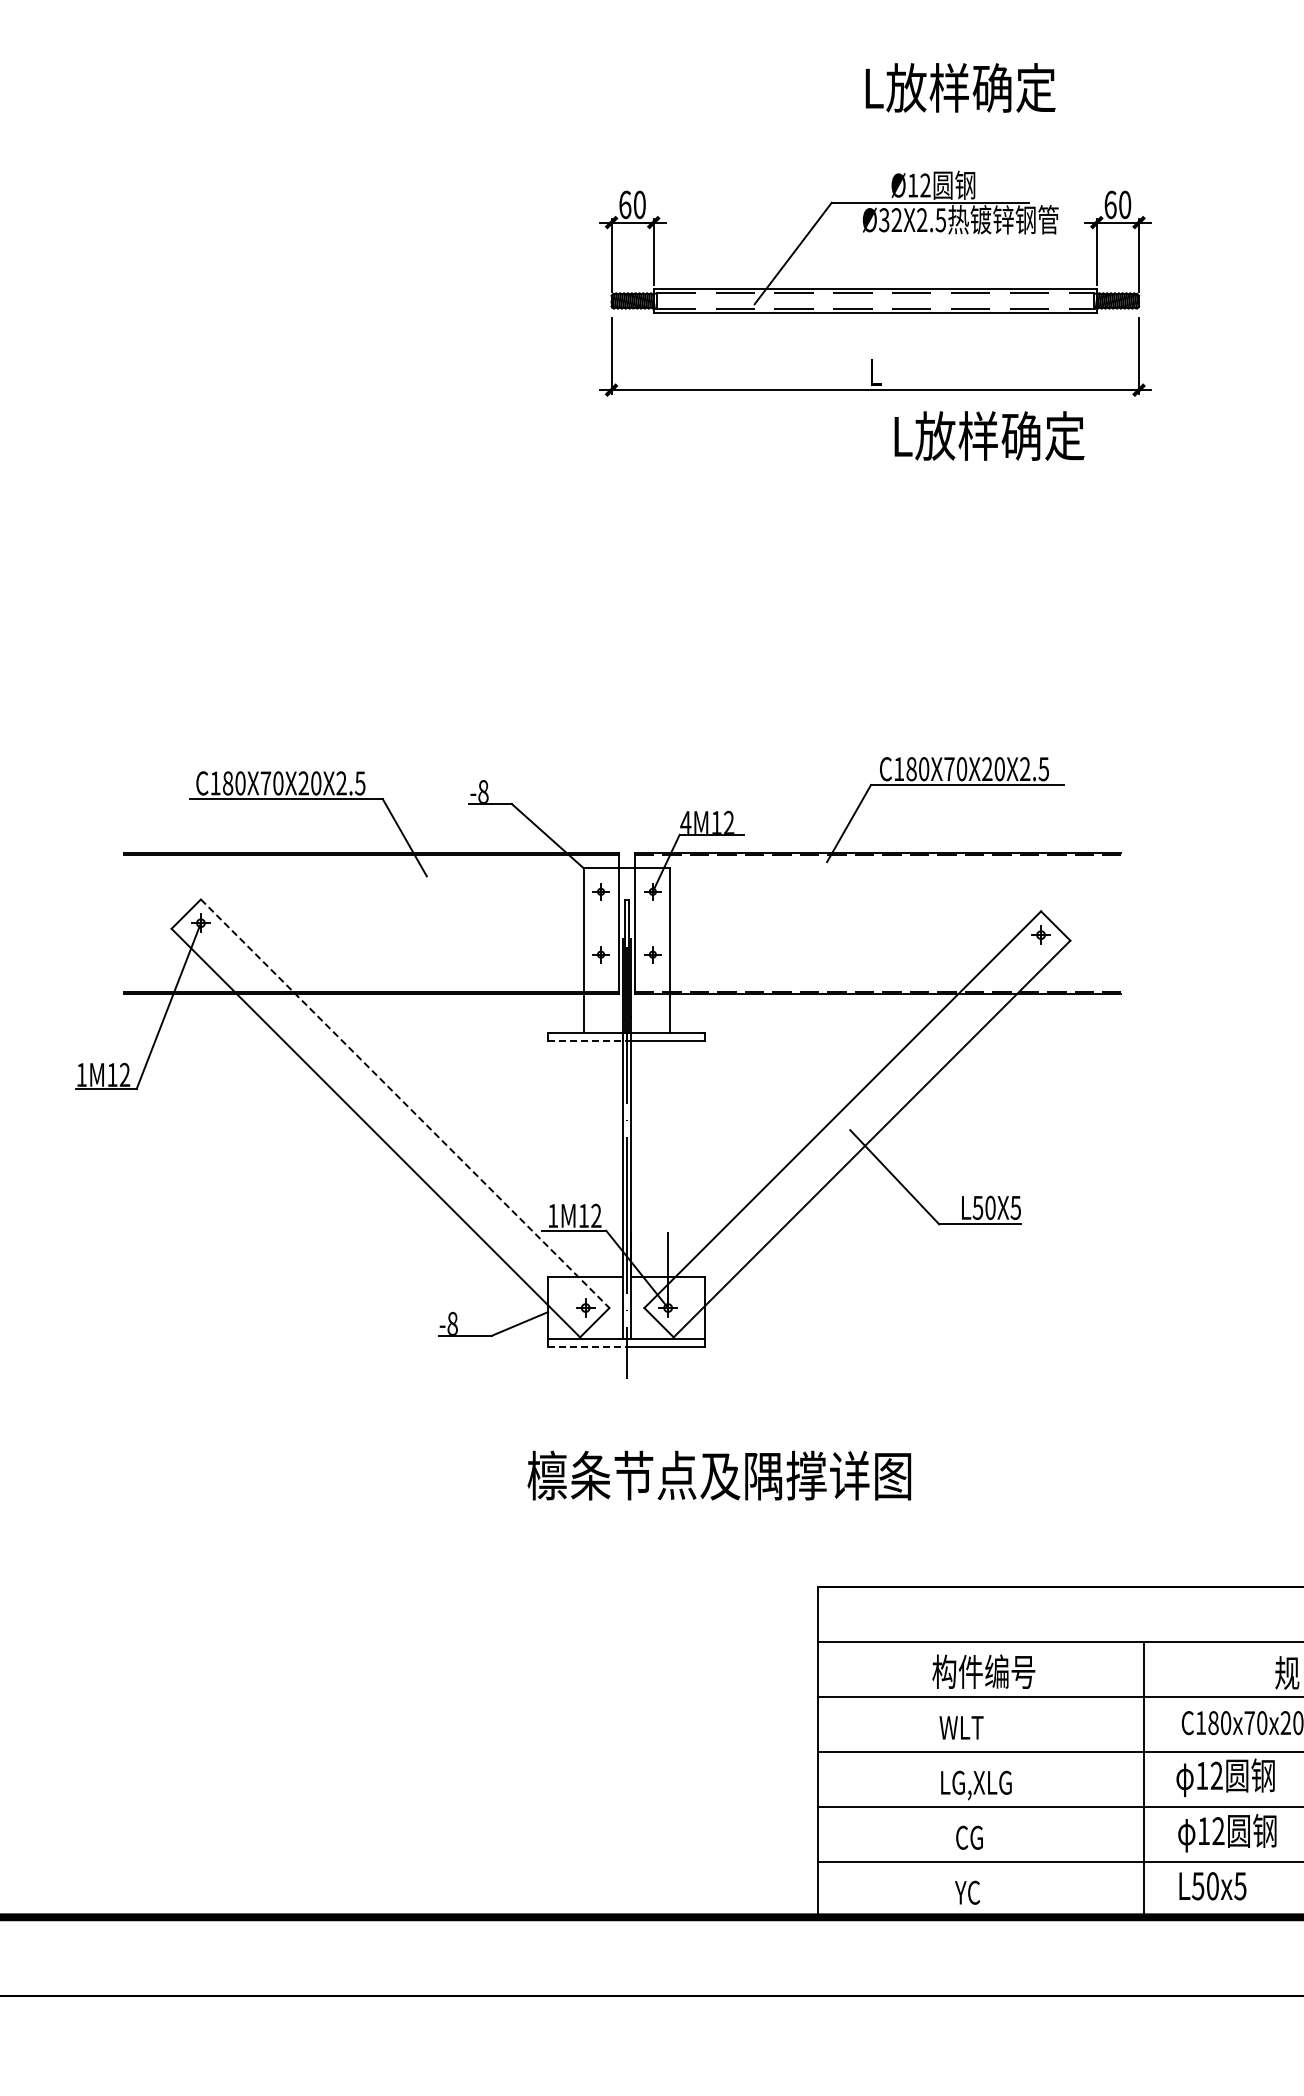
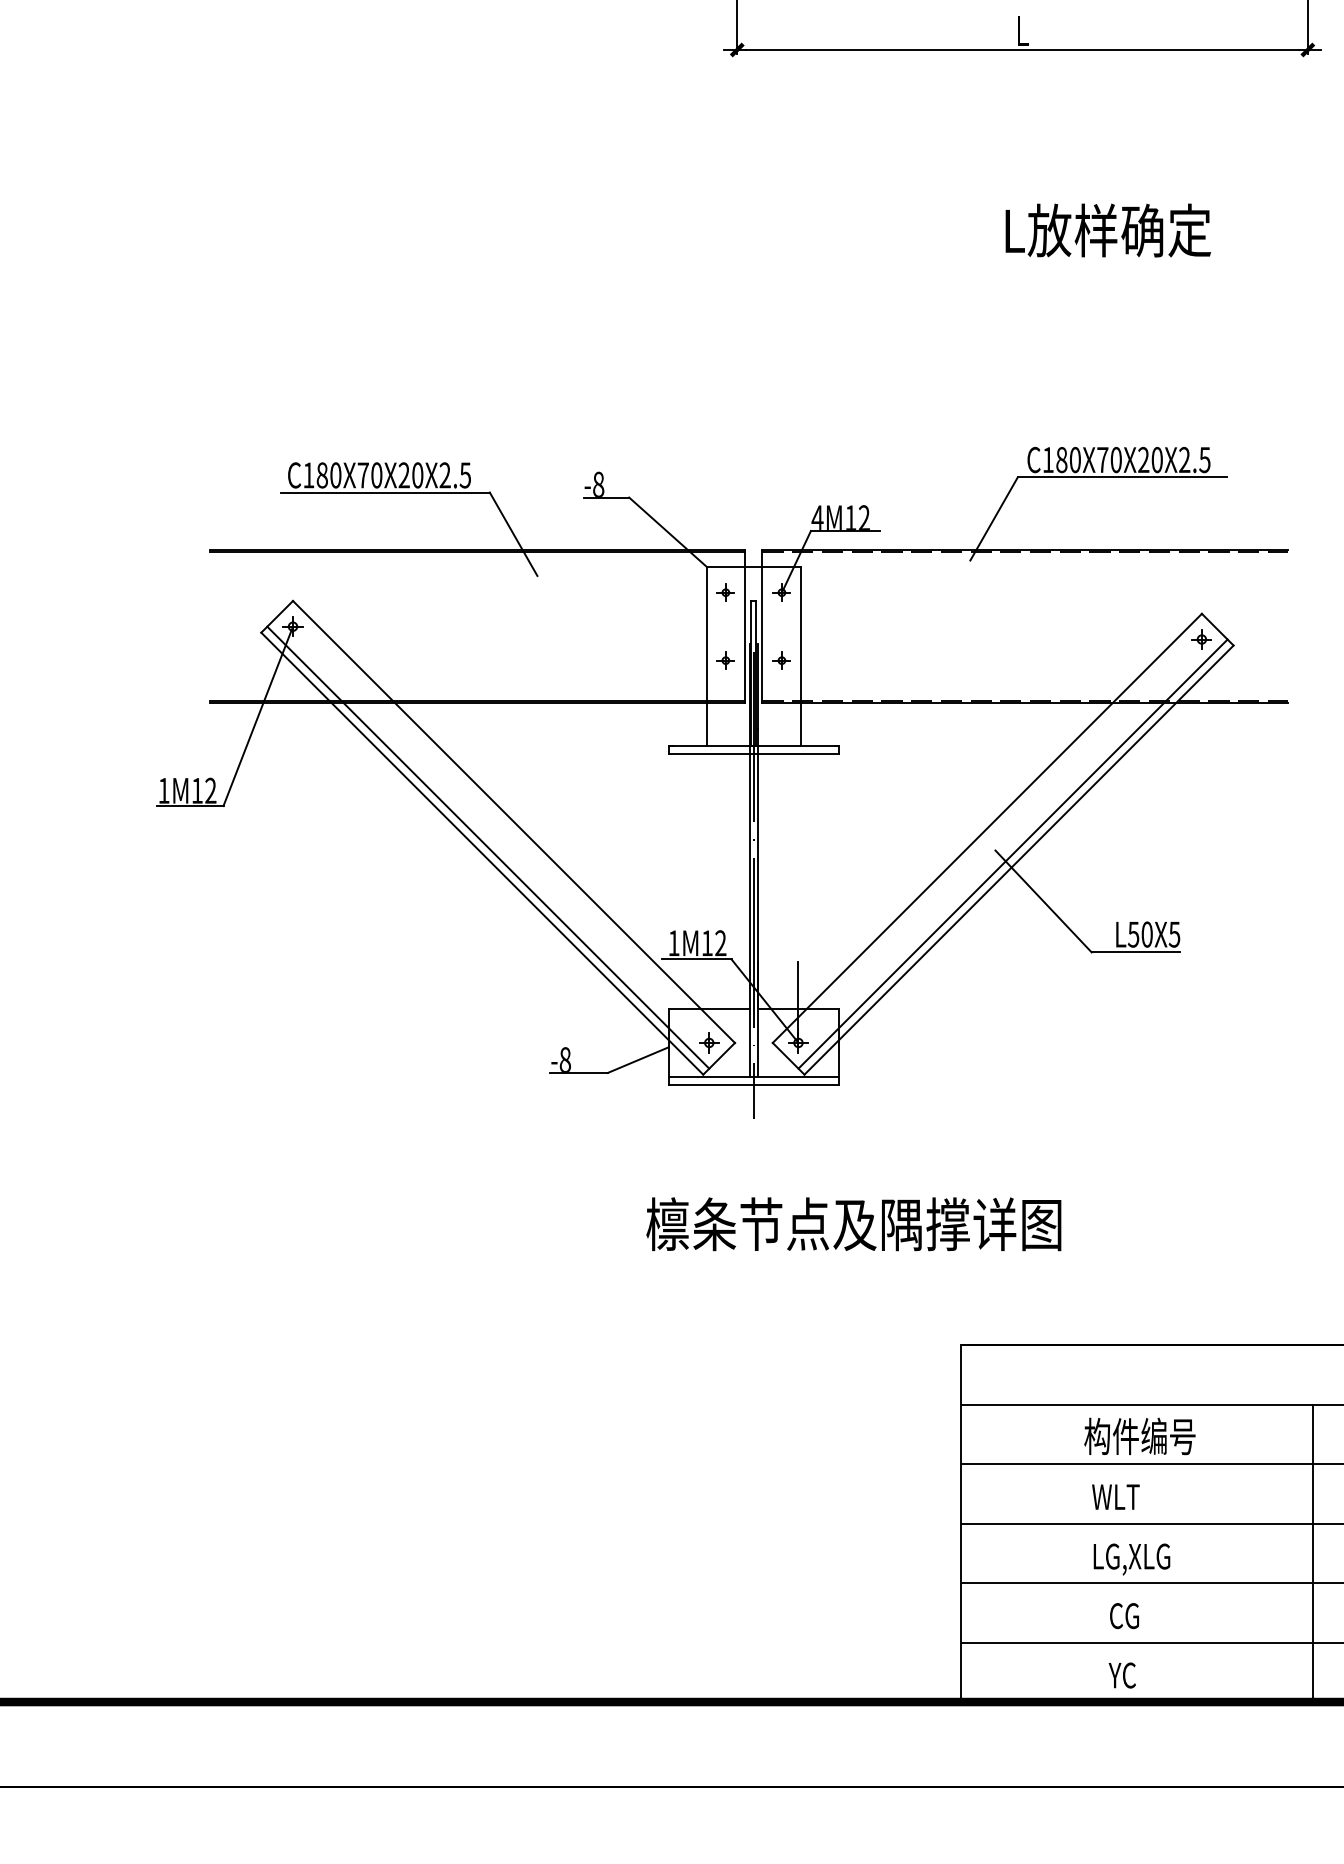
text: (989, 435) -> (1108, 229), moved
line: (588, 1041) -> (712, 754), dashed -> solid
line: (405, 1103) -> (514, 821), dashed -> solid
line: (381, 1127) -> (488, 847), added
line: (866, 1133) -> (1013, 854), added
line: (588, 1347) -> (712, 1085), dashed -> solid

